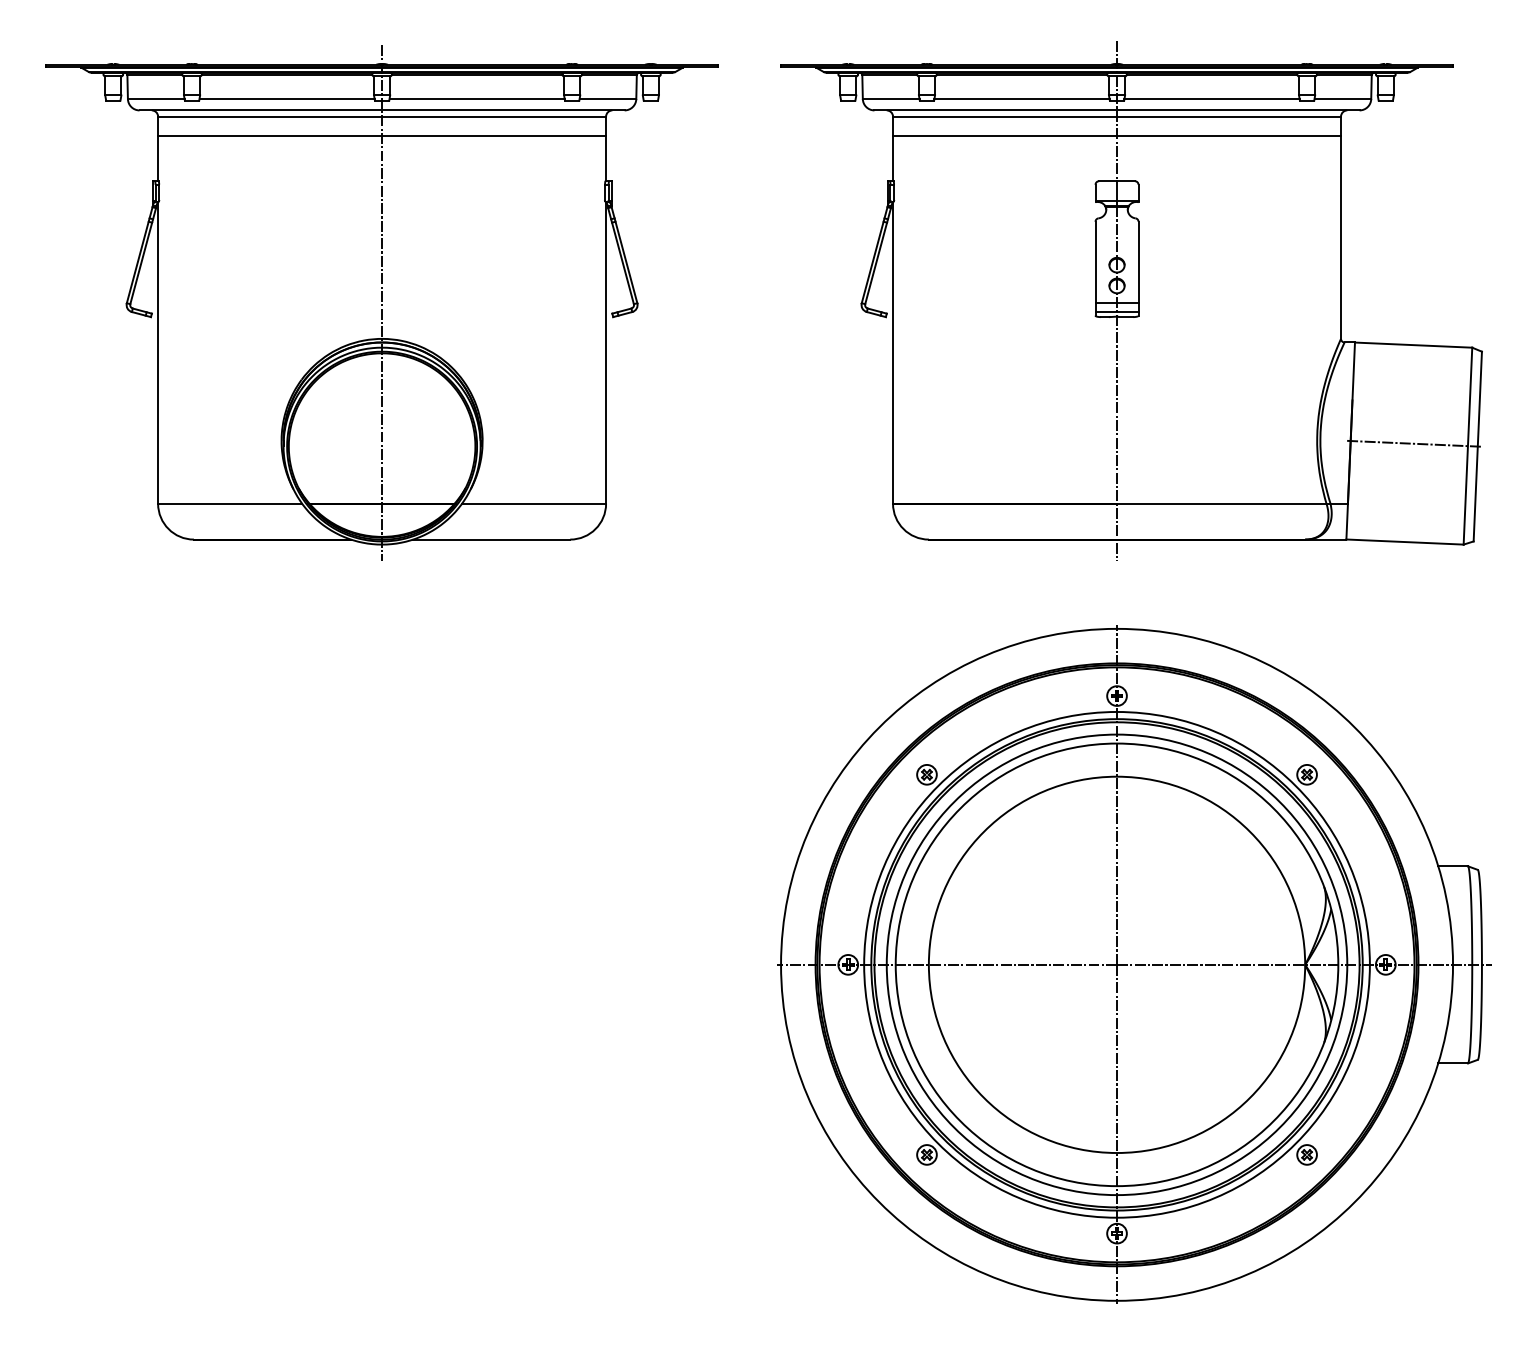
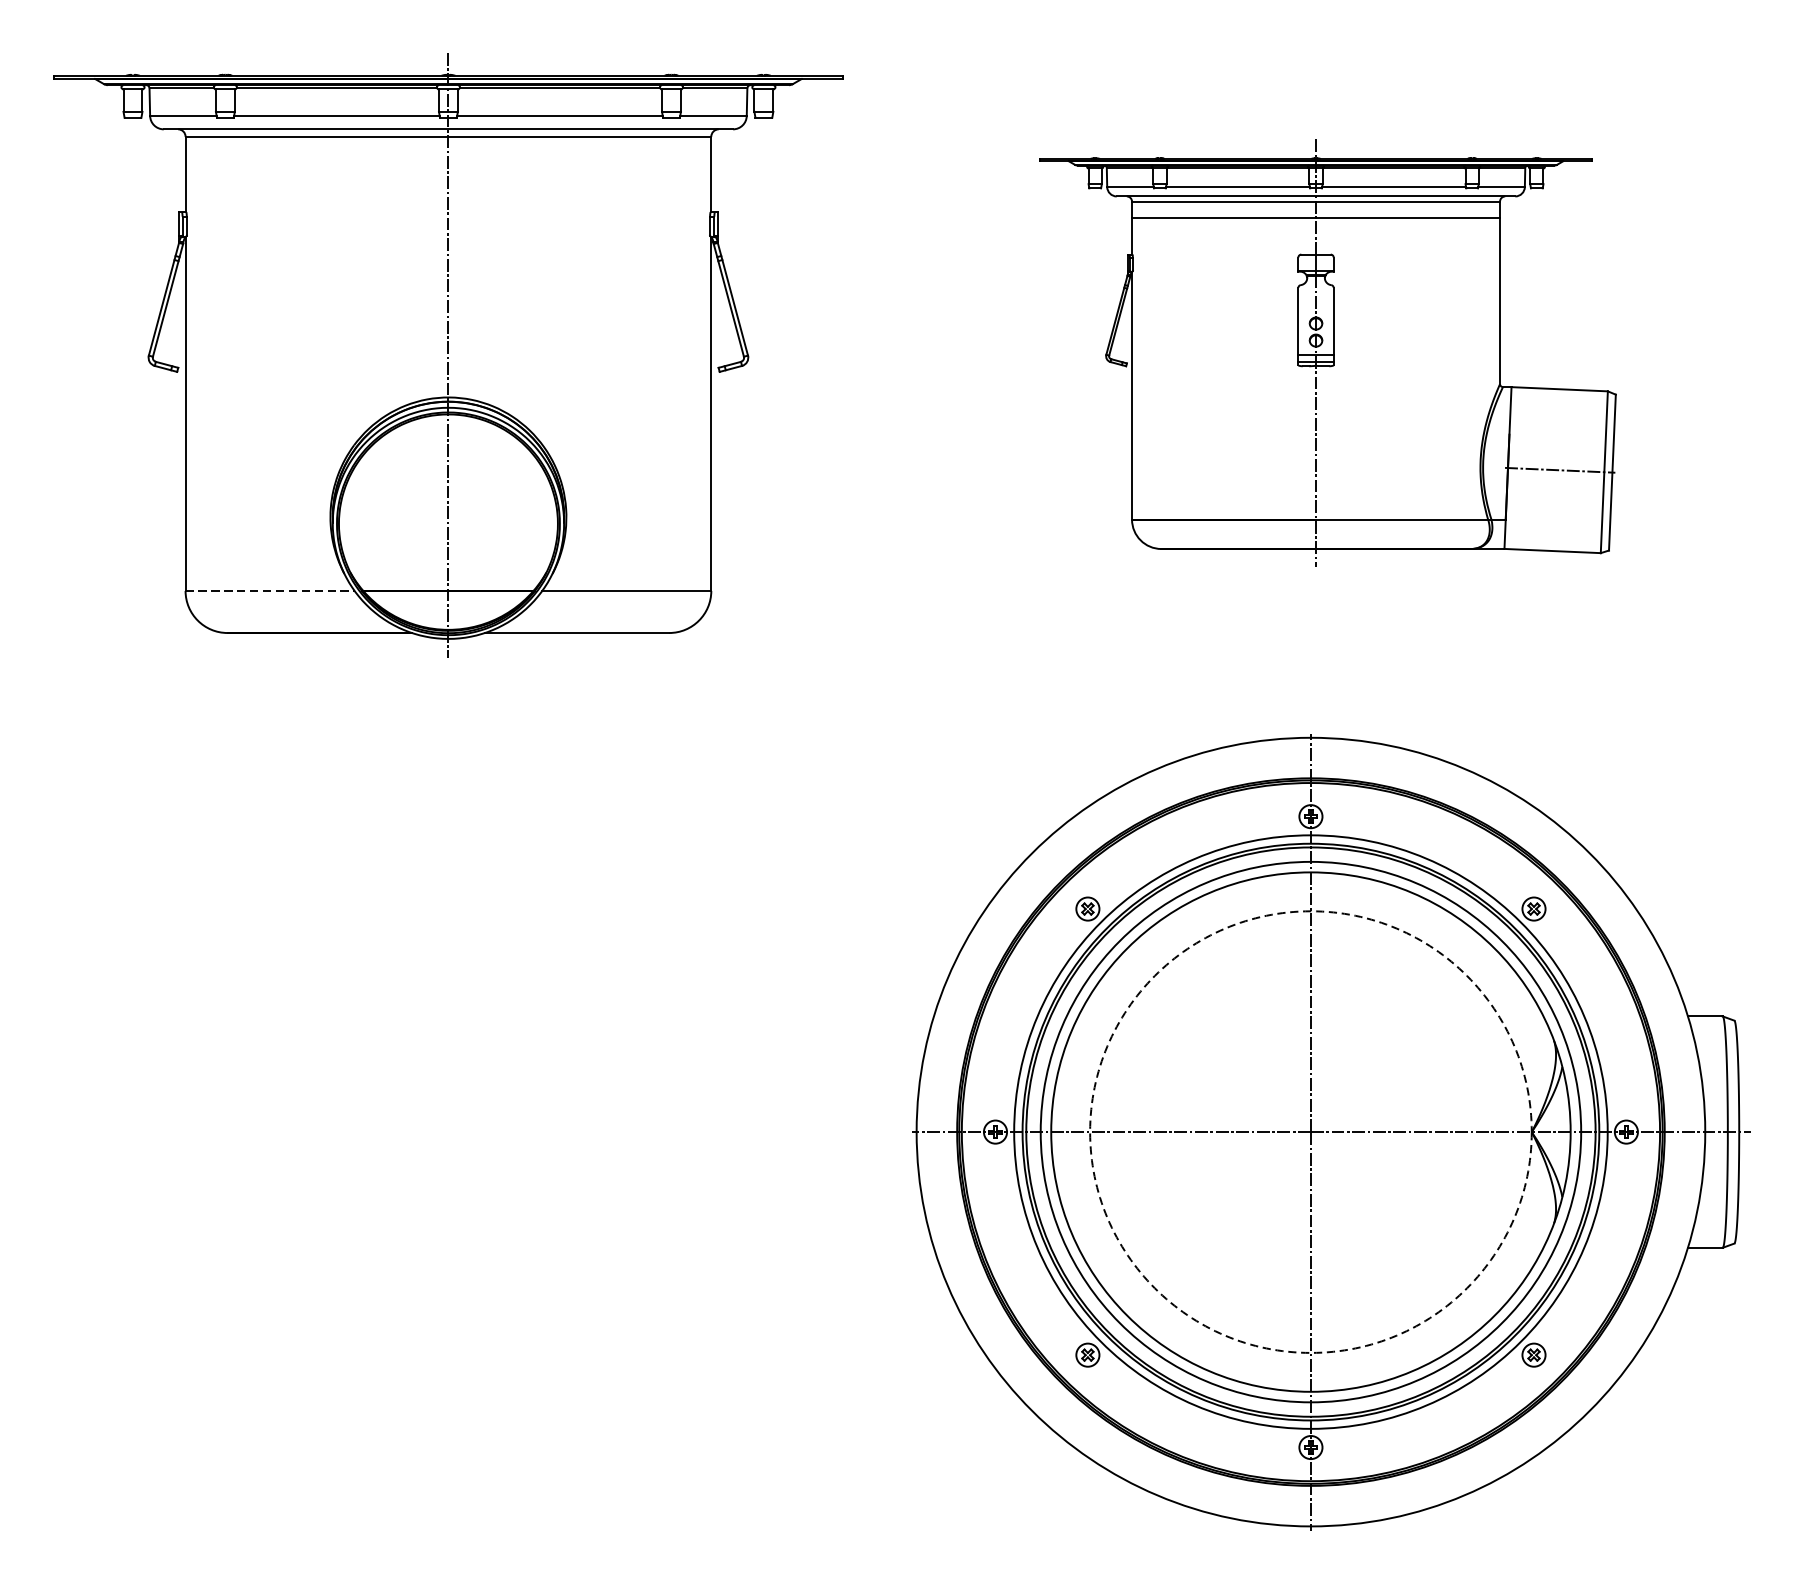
line: (382, 136) -> (448, 159), removed
part: (1131, 300) -> (1327, 352), size x0.7
line: (230, 503) -> (270, 590), solid -> dashed
circle: (1116, 964) -> (1310, 1131), solid -> dashed

